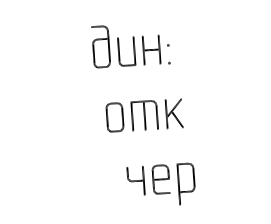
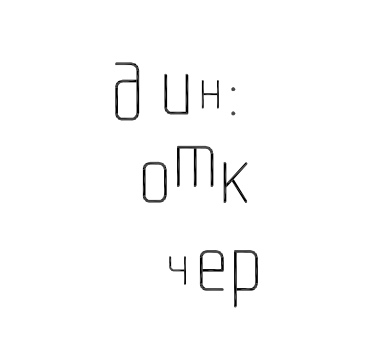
part: (101, 46) -> (127, 91), moved
part: (151, 50) -> (210, 94), size x0.7
part: (144, 115) -> (195, 166), moved
part: (135, 181) -> (177, 270), size x0.7

